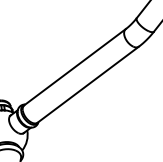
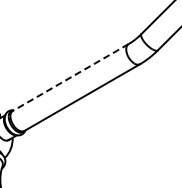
line: (74, 67) -> (70, 77), solid -> dashed

